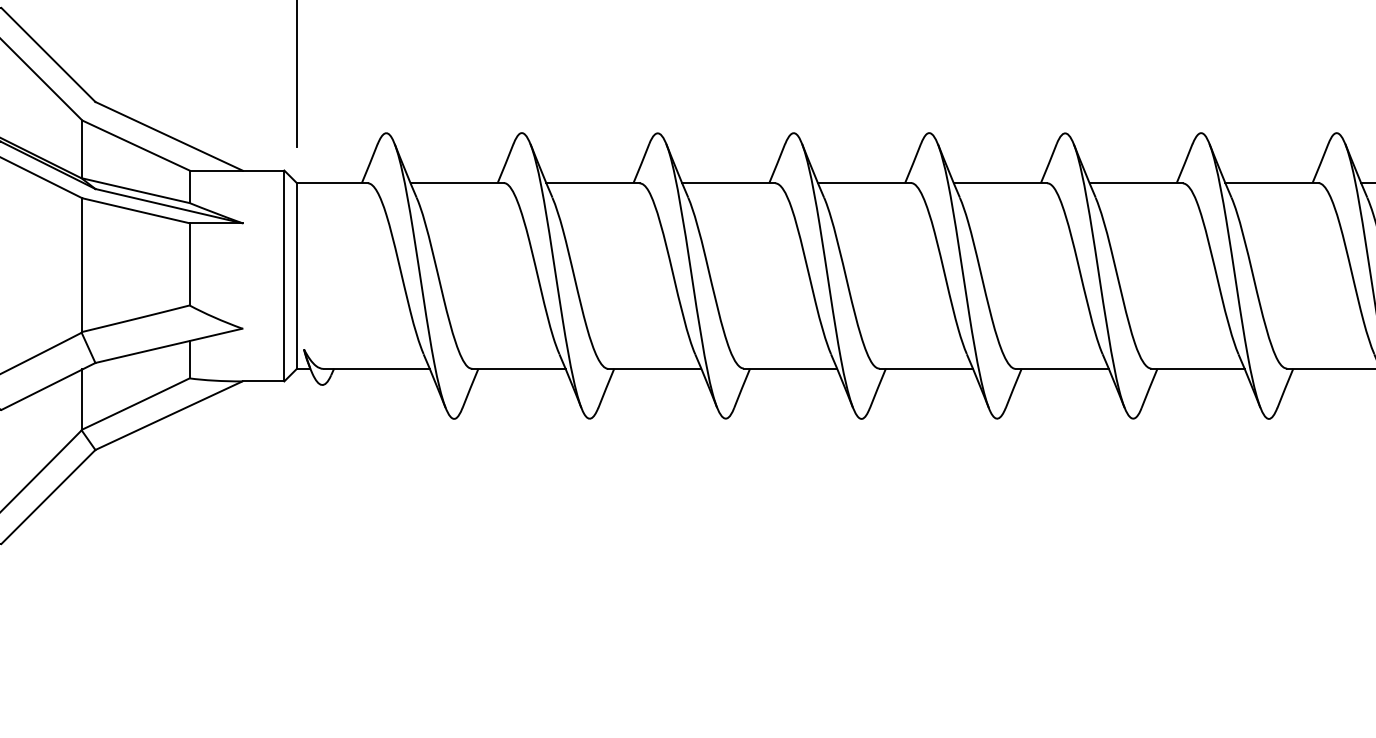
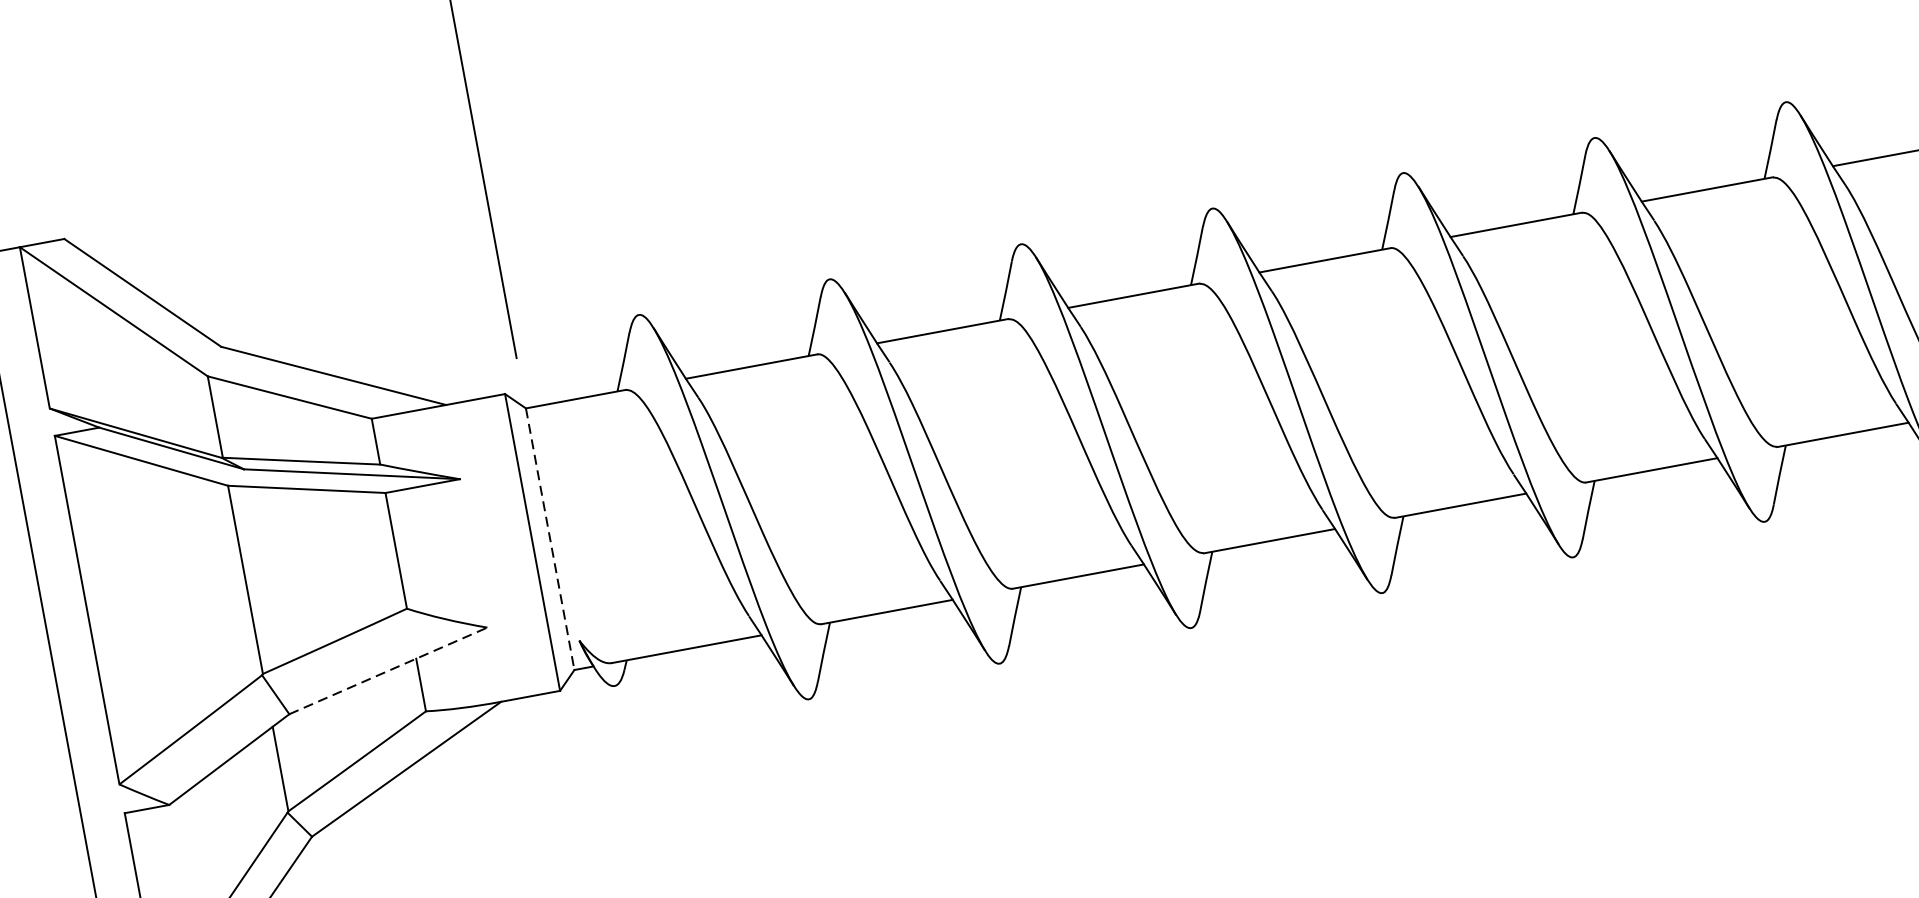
line: (296, 275) -> (549, 538), solid -> dashed
line: (168, 345) -> (387, 670), solid -> dashed

